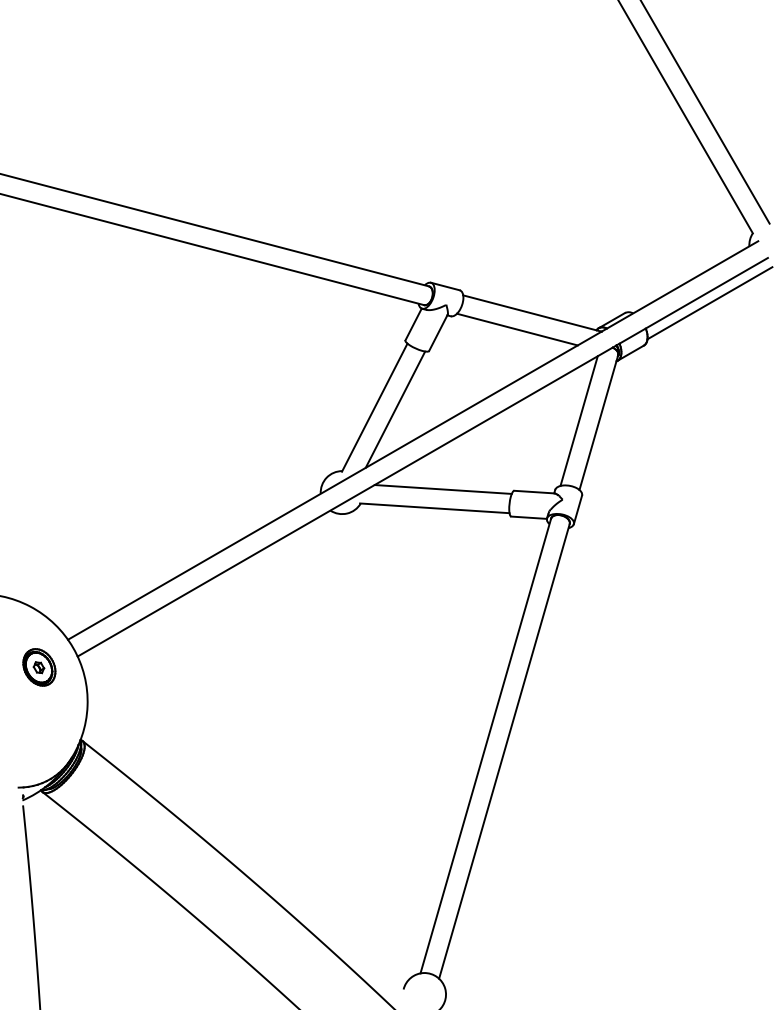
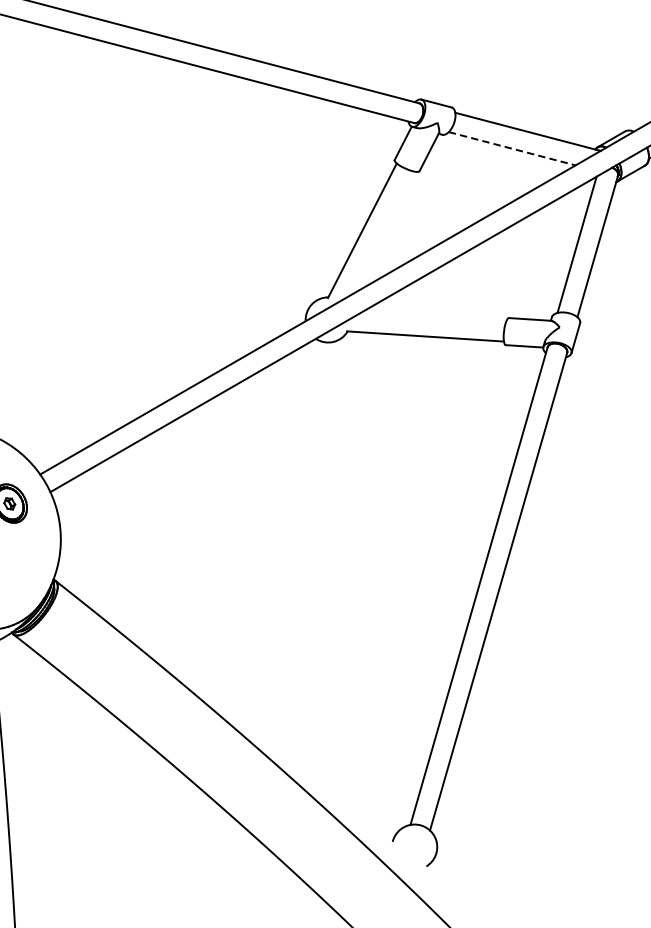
line: (517, 329) -> (512, 148), solid -> dashed
line: (395, 409) -> (384, 232), removed
line: (442, 489) -> (433, 316), removed

